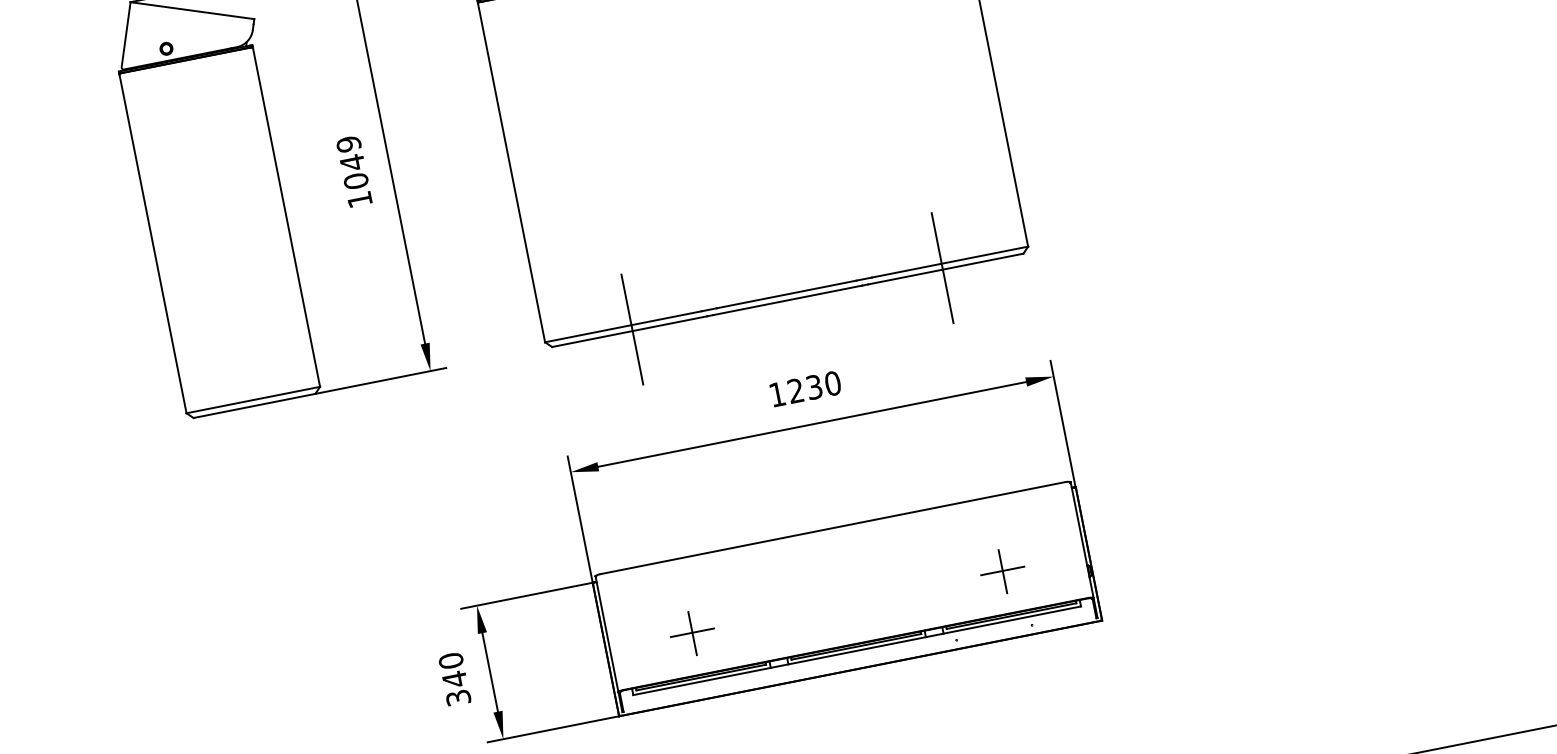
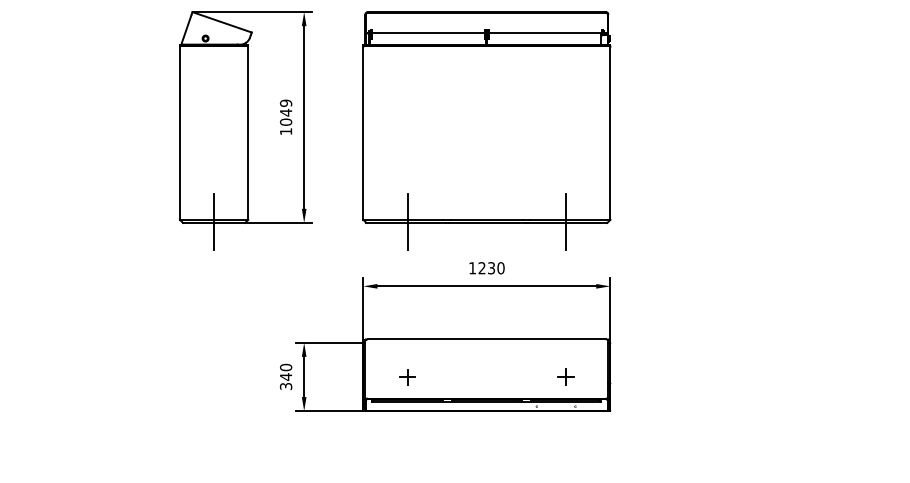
line: (254, 403) -> (214, 221), added
part: (1000, 570) -> (565, 376), size x0.71
part: (692, 633) -> (407, 377), size x0.71

